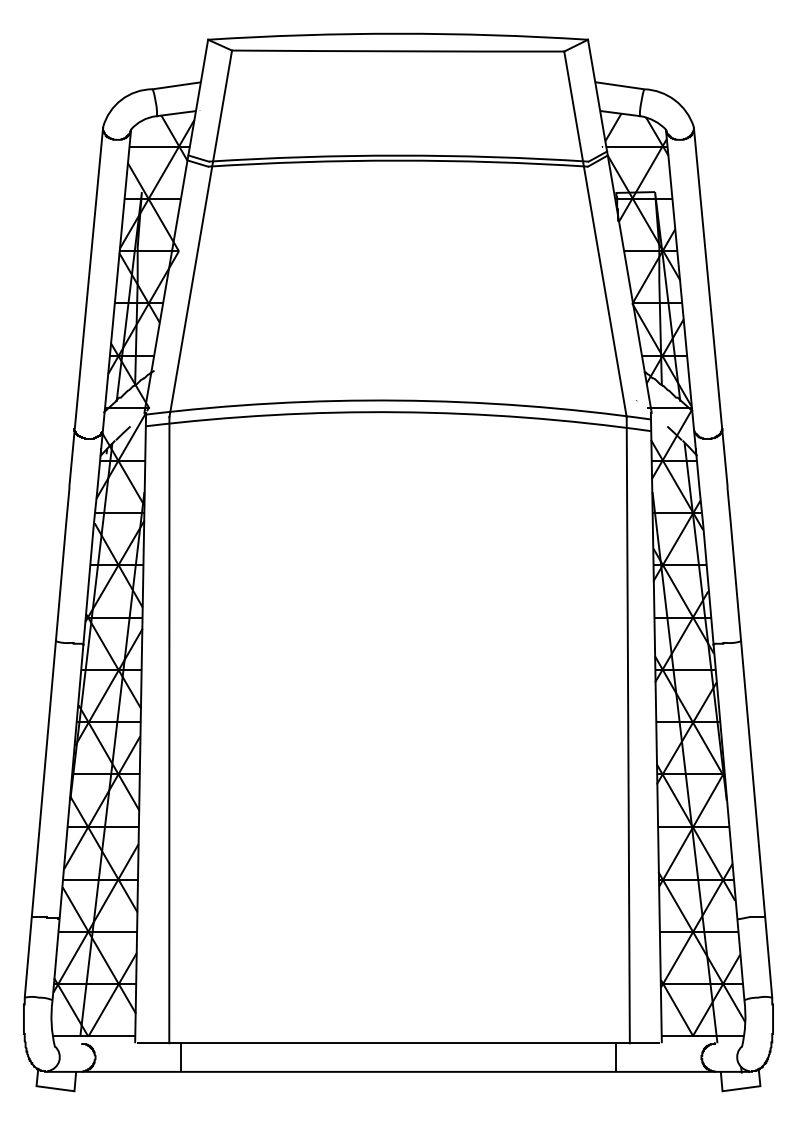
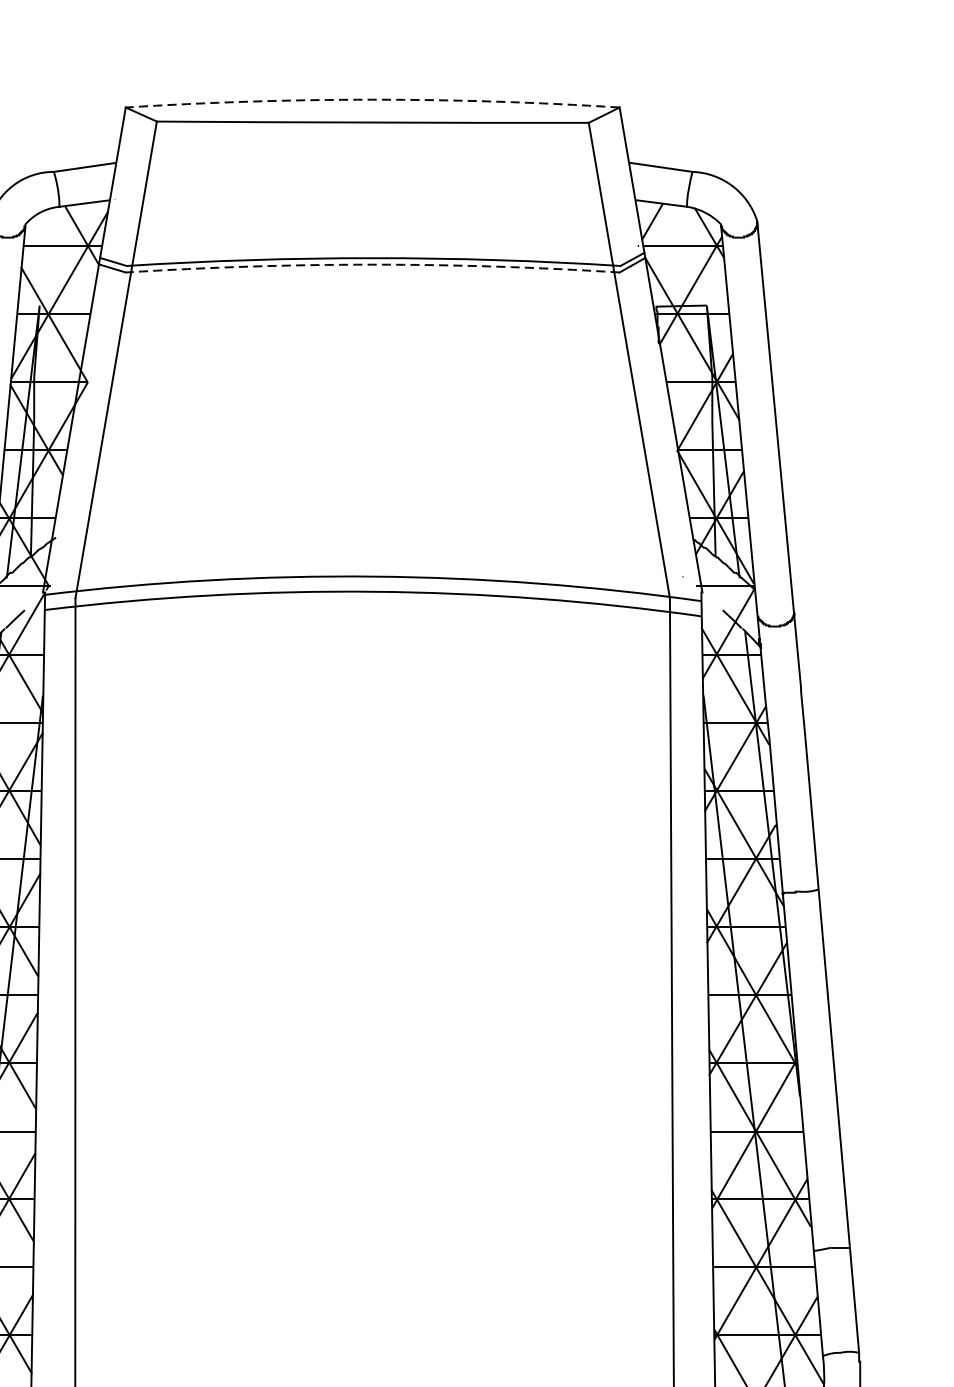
arc: (398, 33) -> (373, 99), solid -> dashed
arc: (398, 160) -> (373, 264), solid -> dashed

